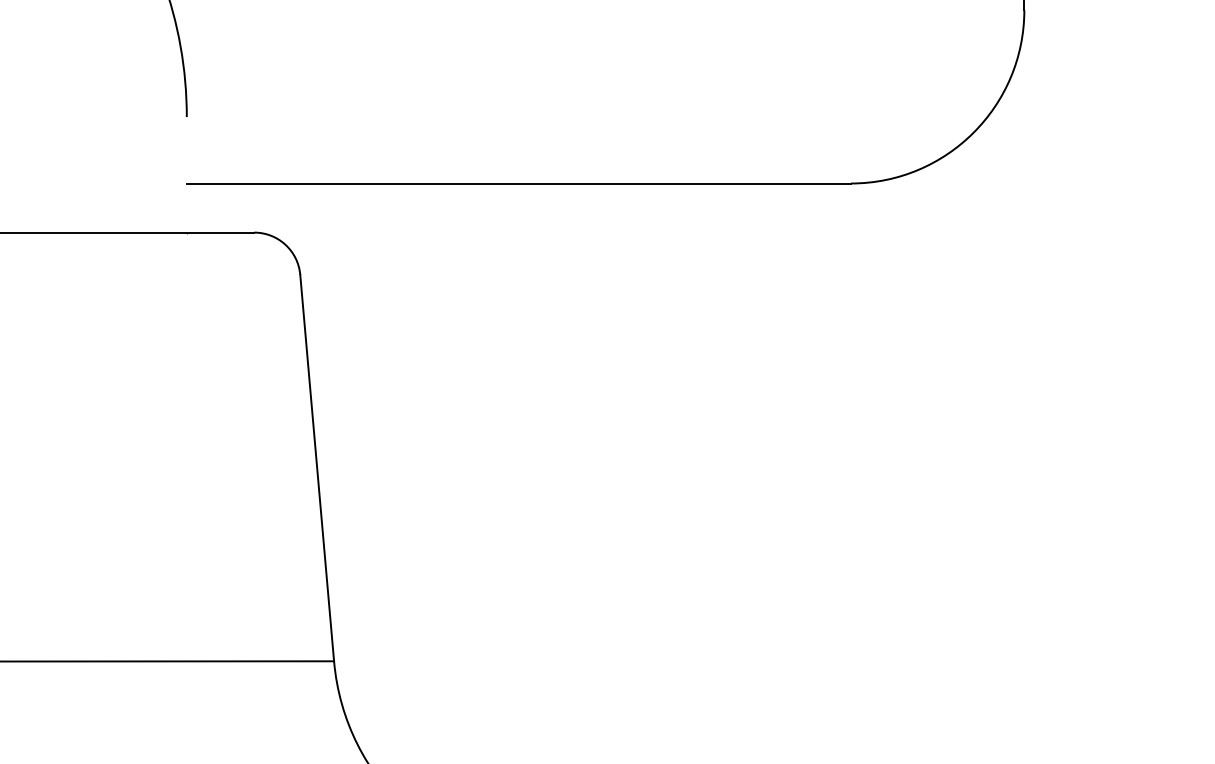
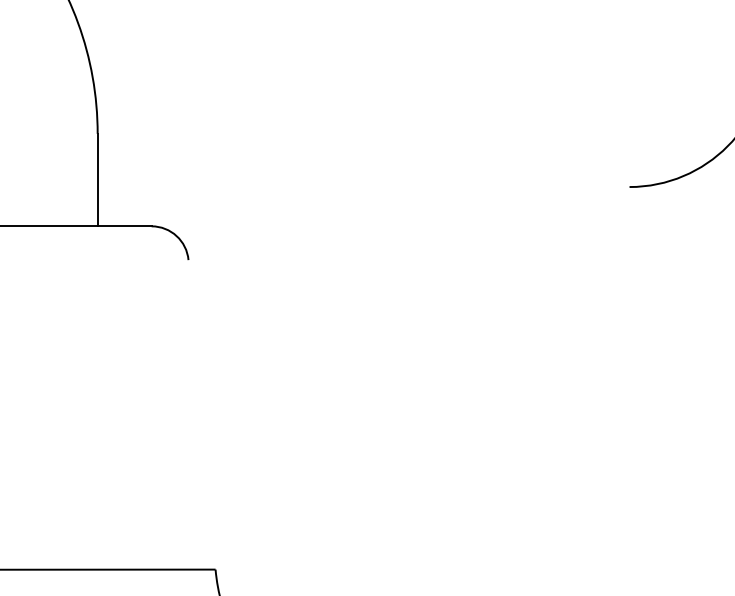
line: (518, 183) -> (363, 187), removed
line: (317, 467) -> (202, 414), removed

